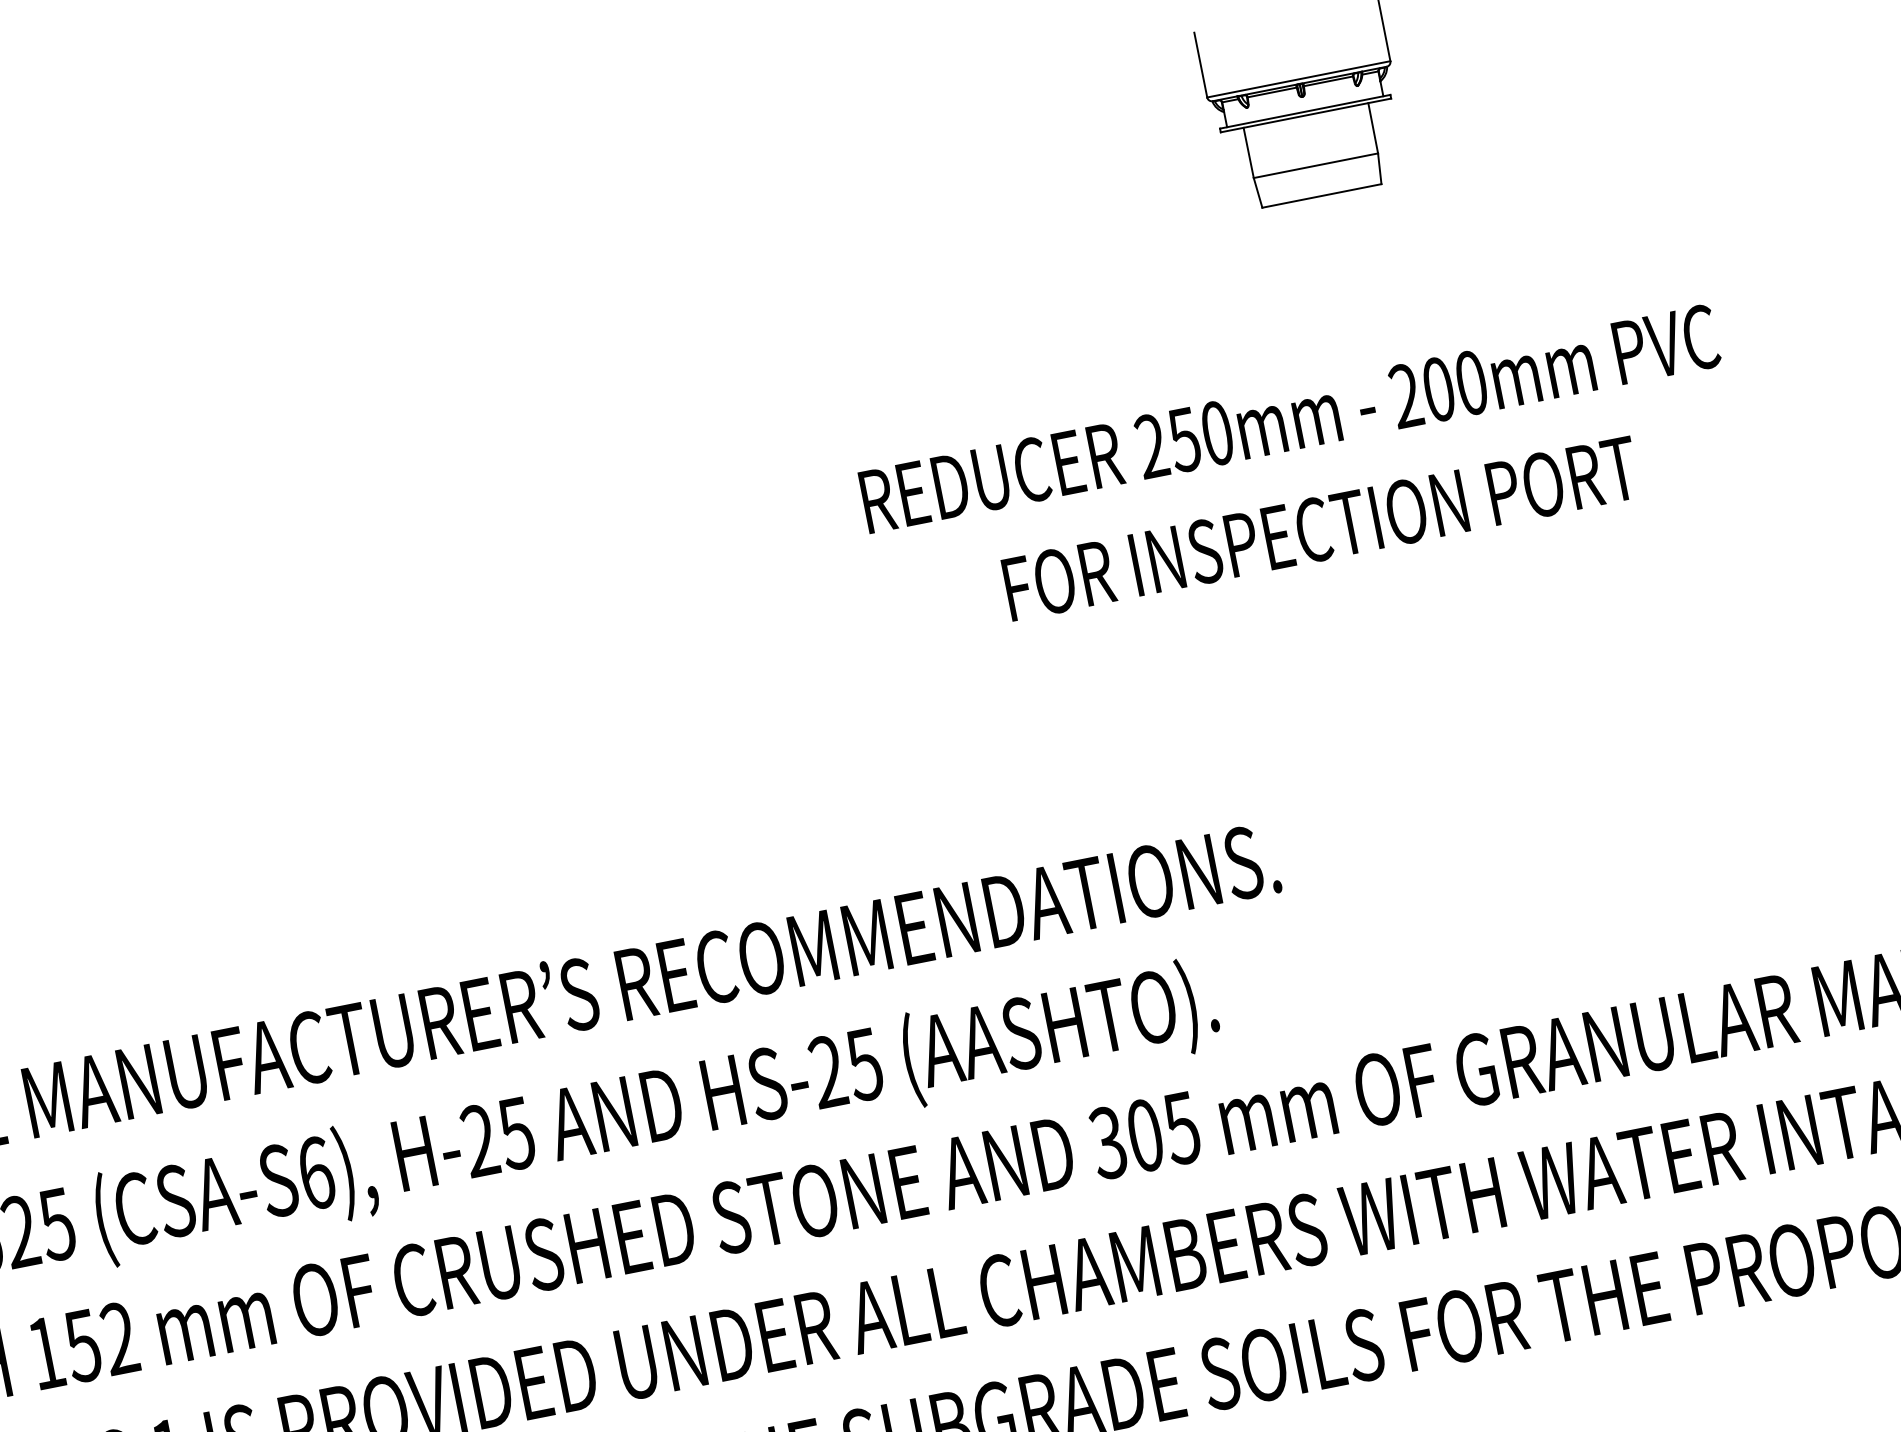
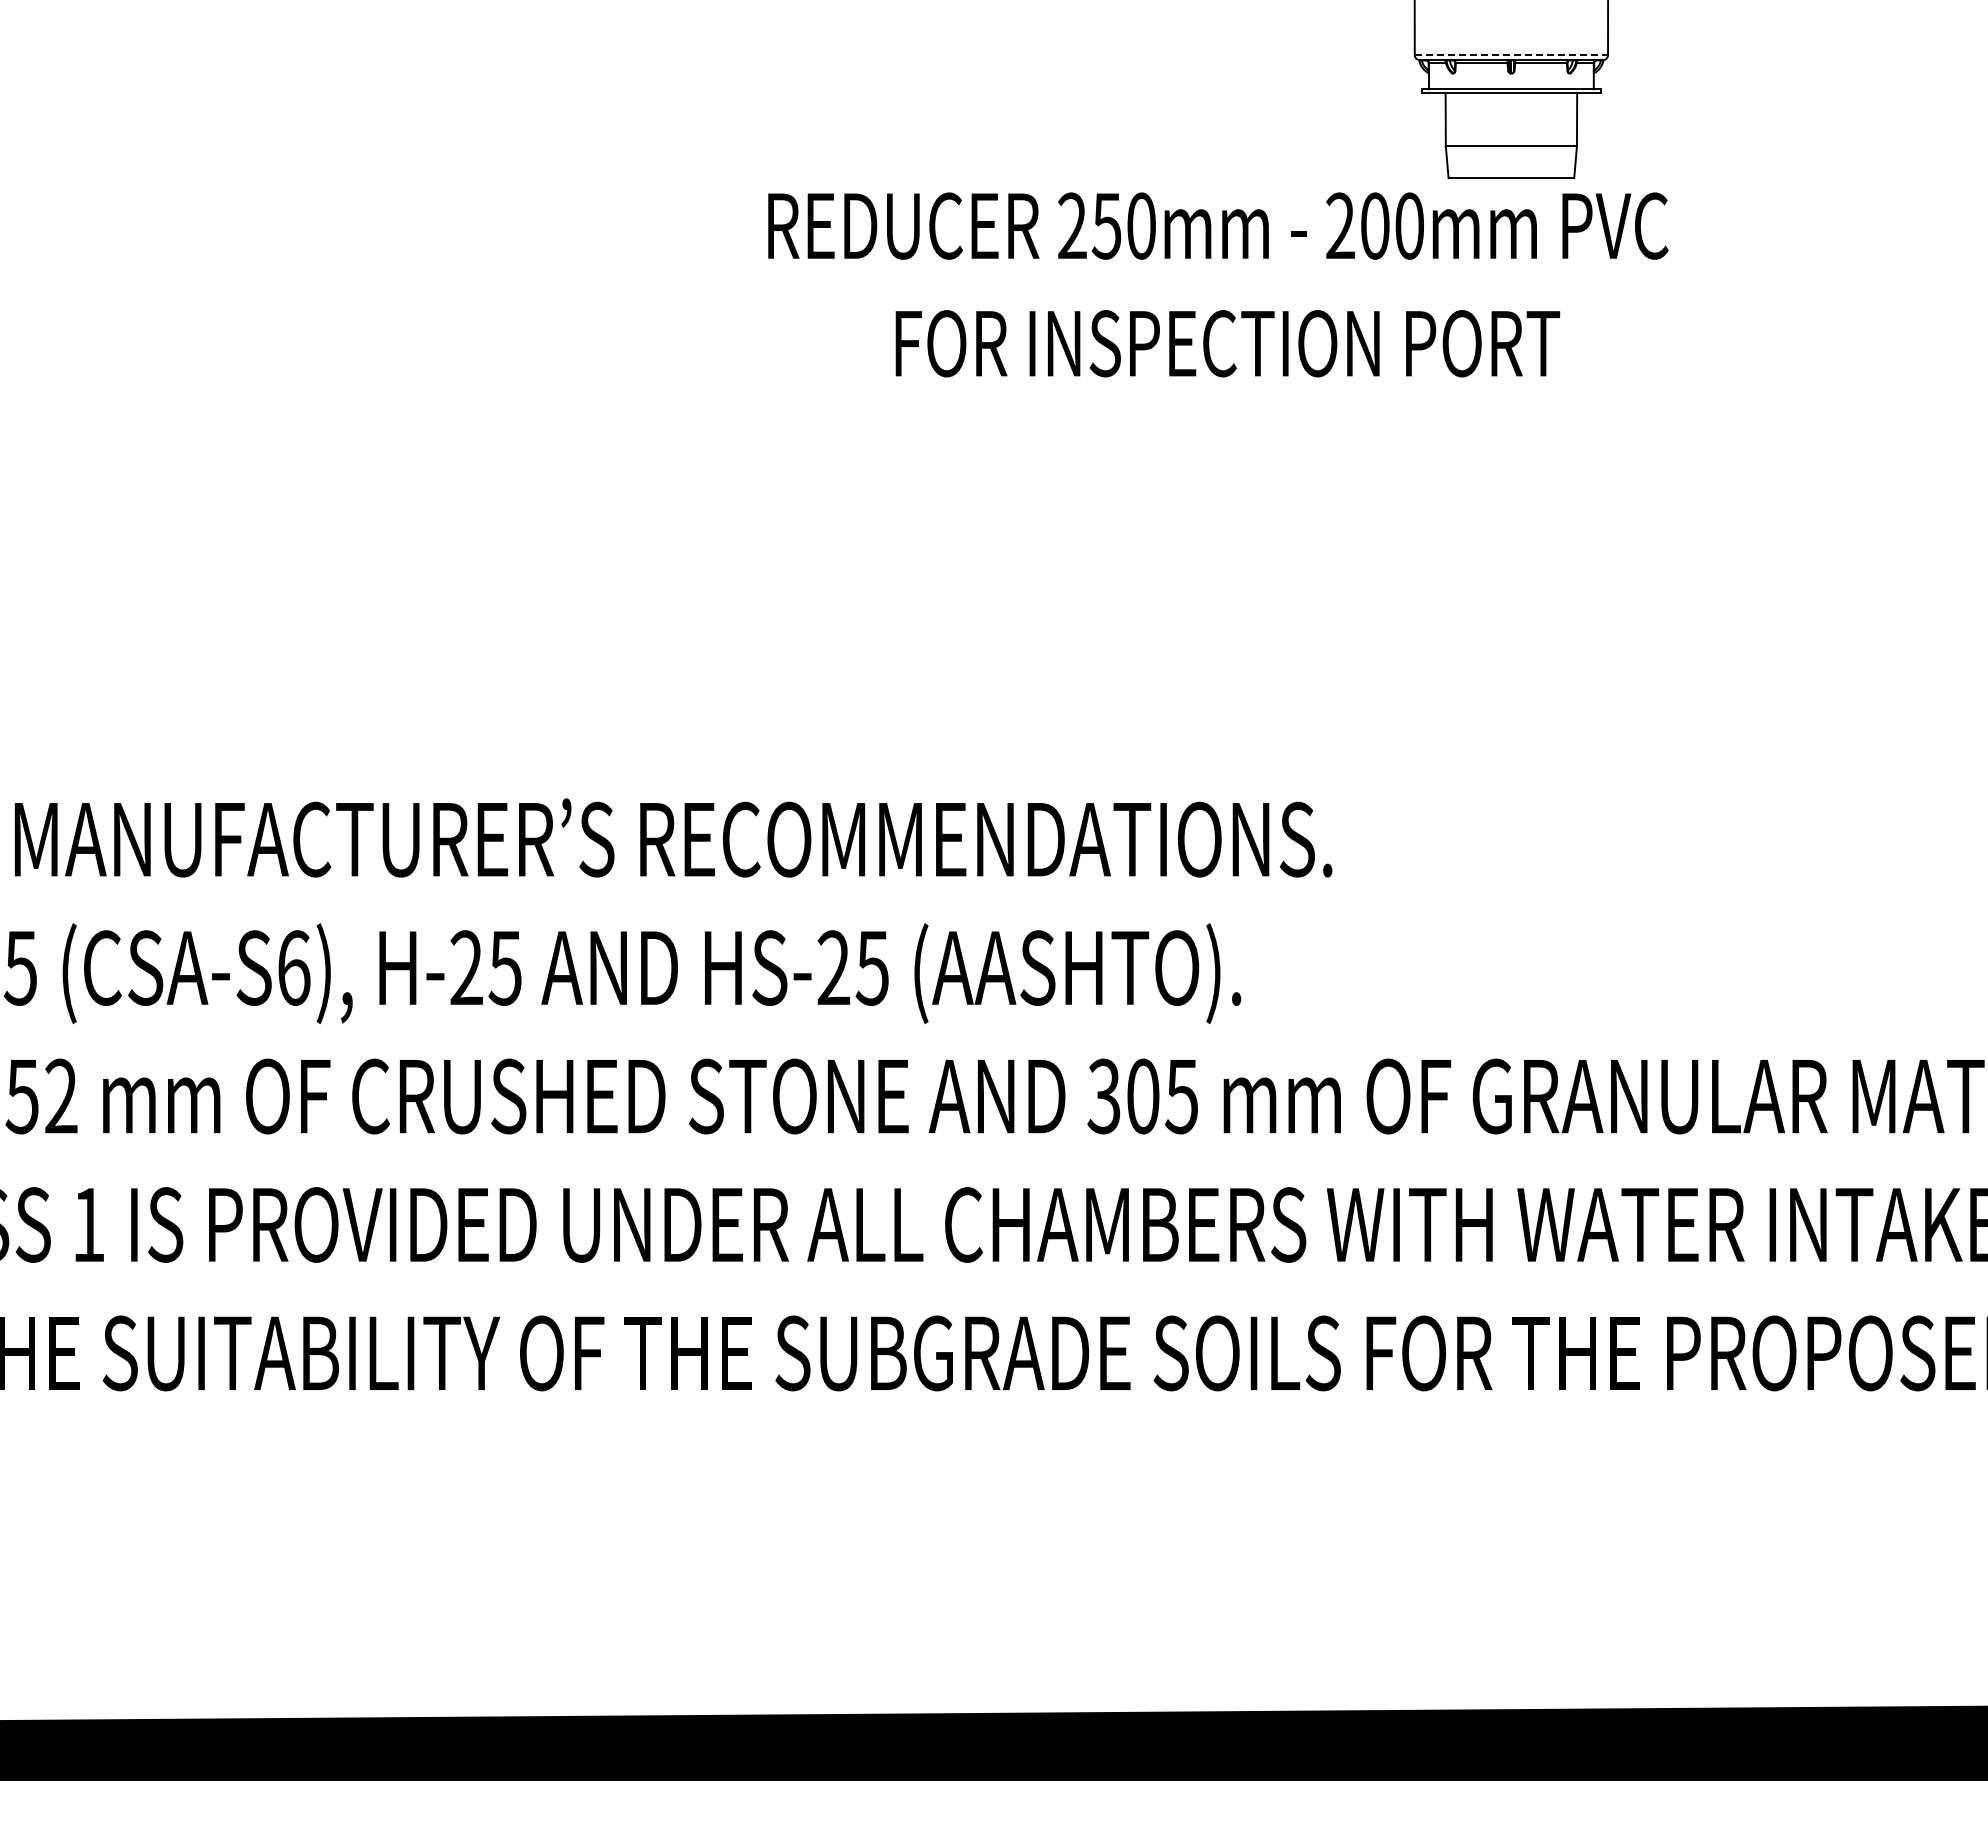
line: (1298, 79) -> (1511, 55), solid -> dashed
text: (1301, 474) -> (1218, 284), moved

